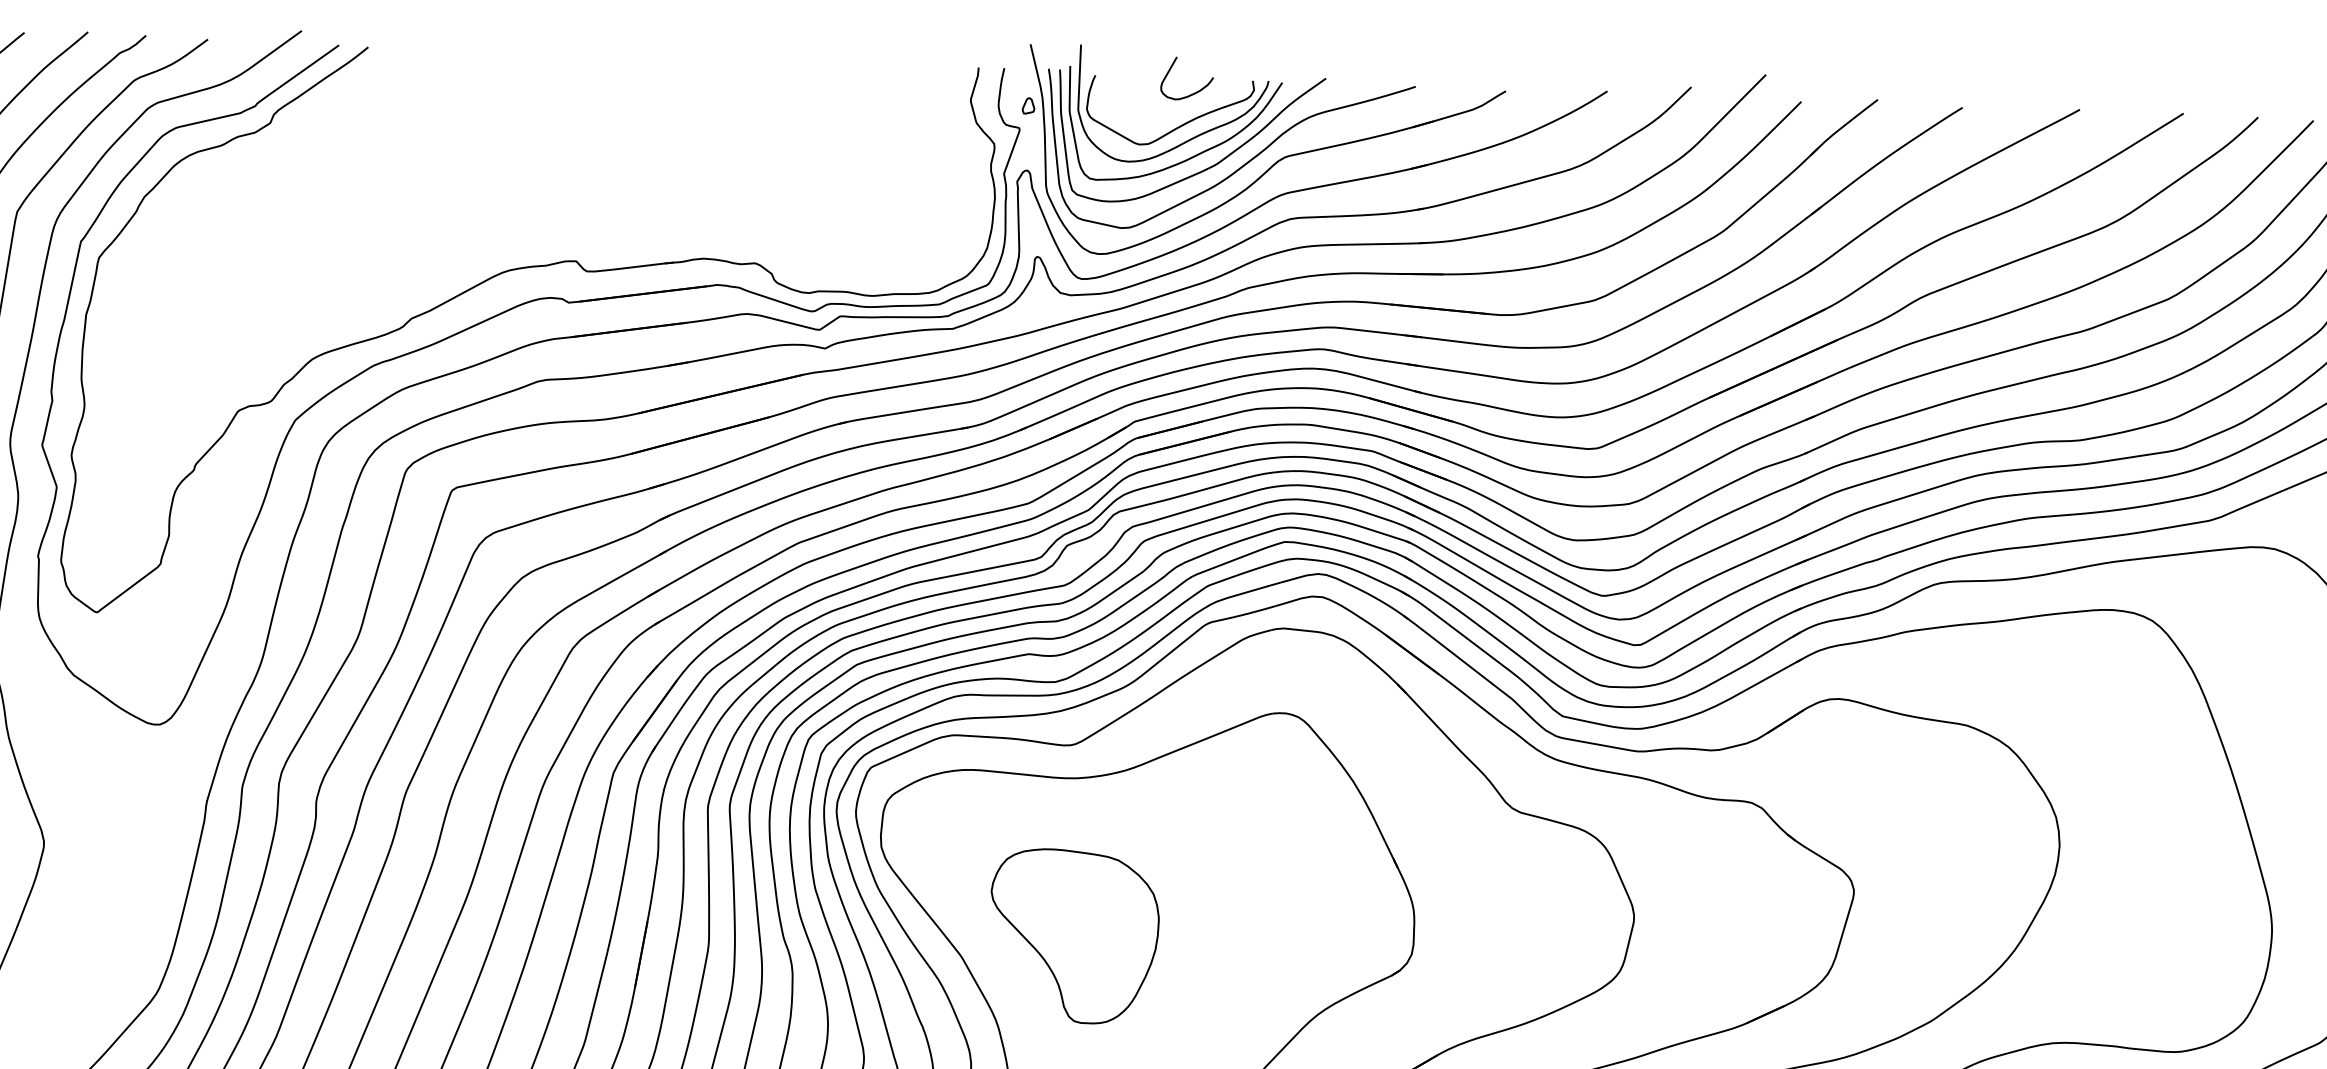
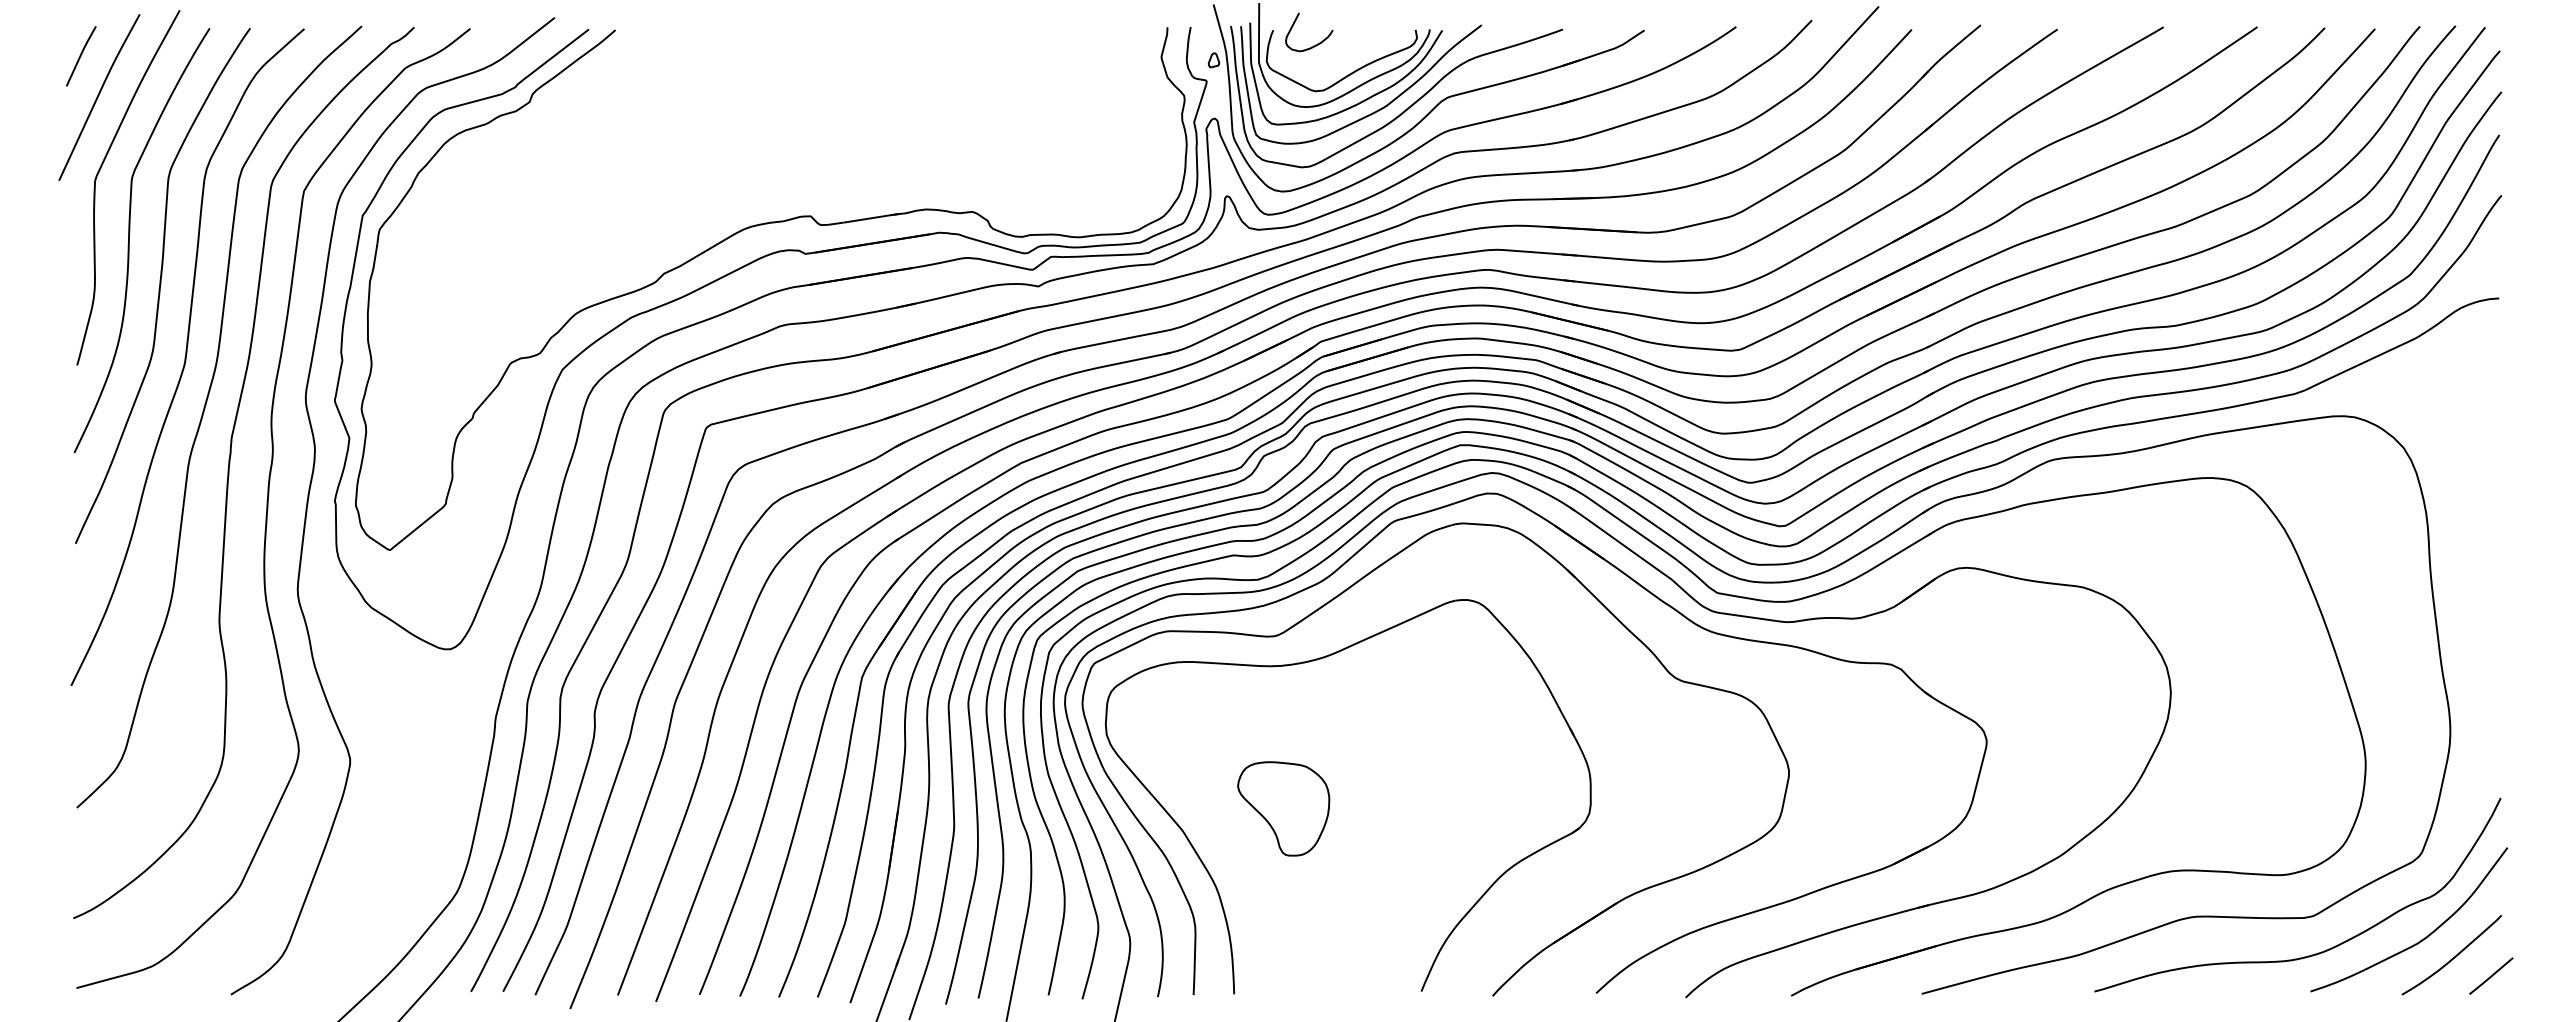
curve: (1193, 92) -> (1315, 44), moved
part: (1073, 936) -> (1283, 808), size x0.6

